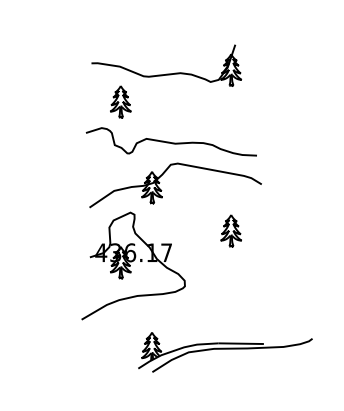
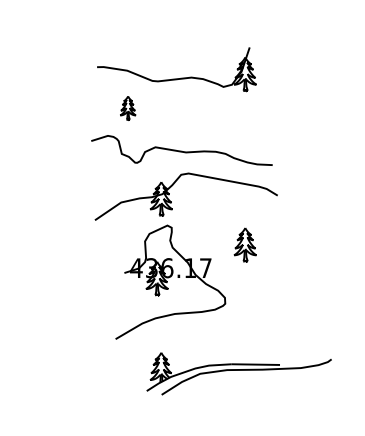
part: (120, 102) -> (127, 108), size x0.7
part: (133, 265) -> (170, 281), moved

